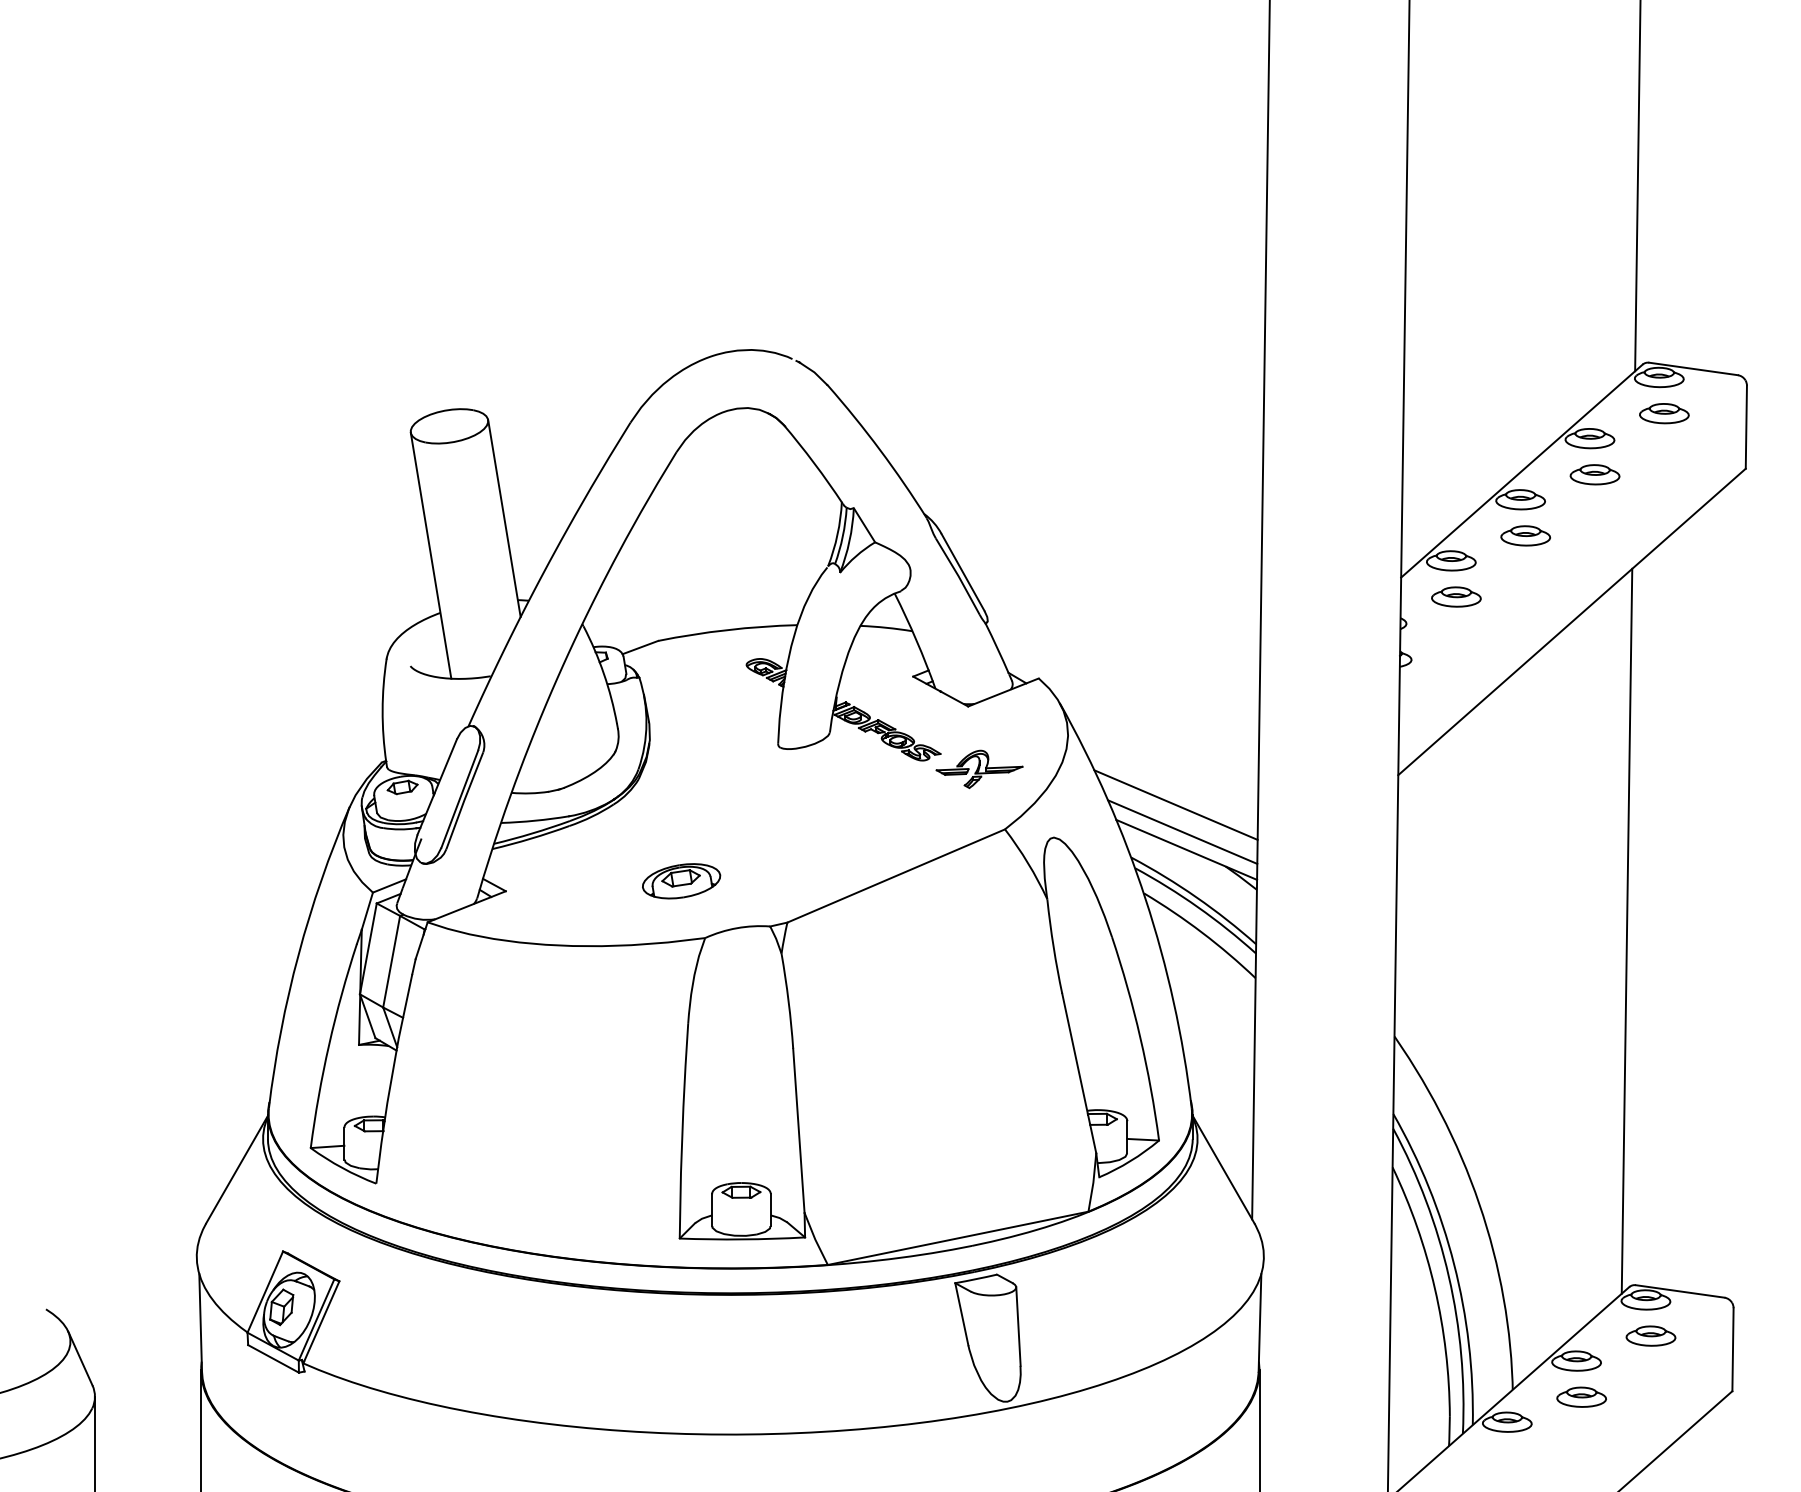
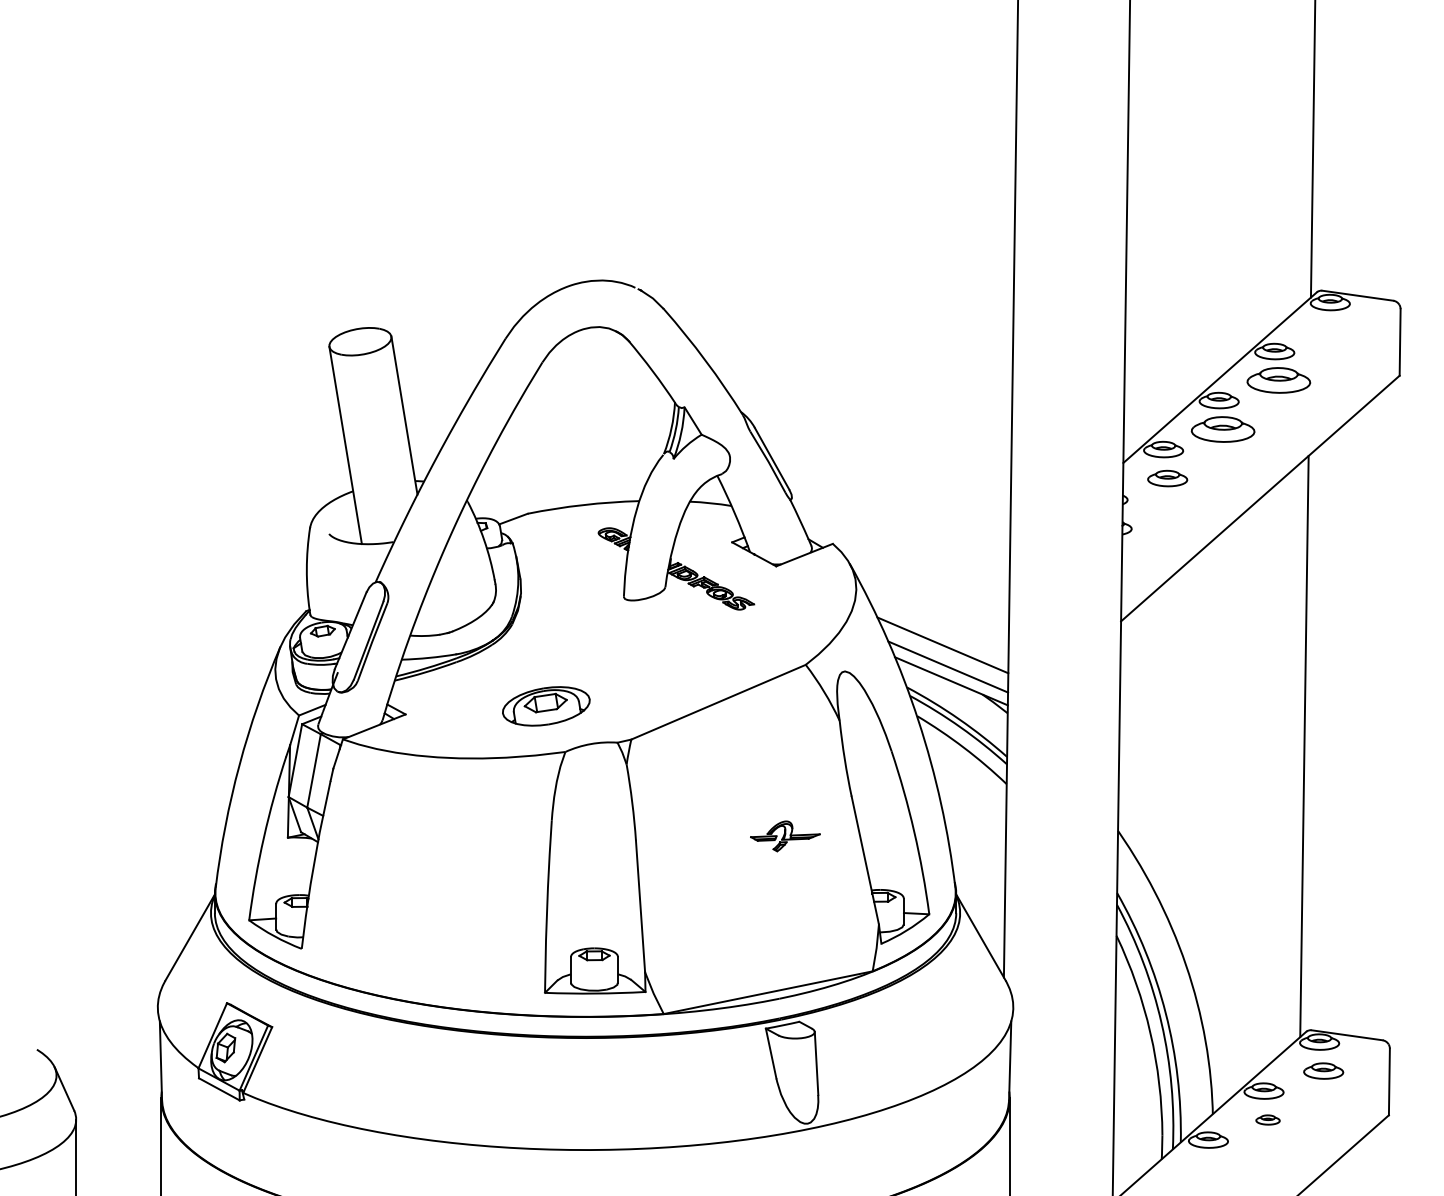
part: (1664, 413) -> (1334, 331), removed
part: (1594, 474) -> (1278, 380), size x1.6
part: (1525, 535) -> (1223, 429), size x1.6
part: (979, 769) -> (785, 836), moved
part: (681, 881) -> (546, 706), size x1.4
part: (1581, 1396) -> (1267, 1119), size x0.6

